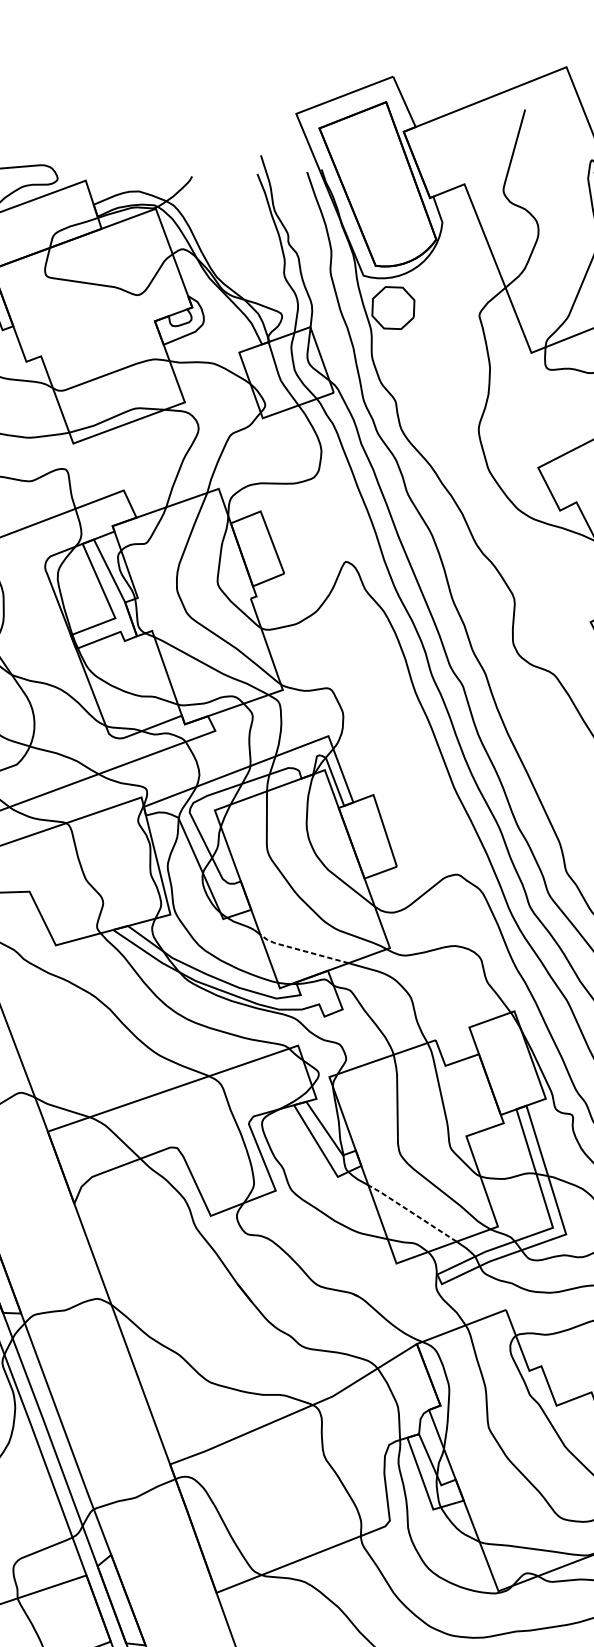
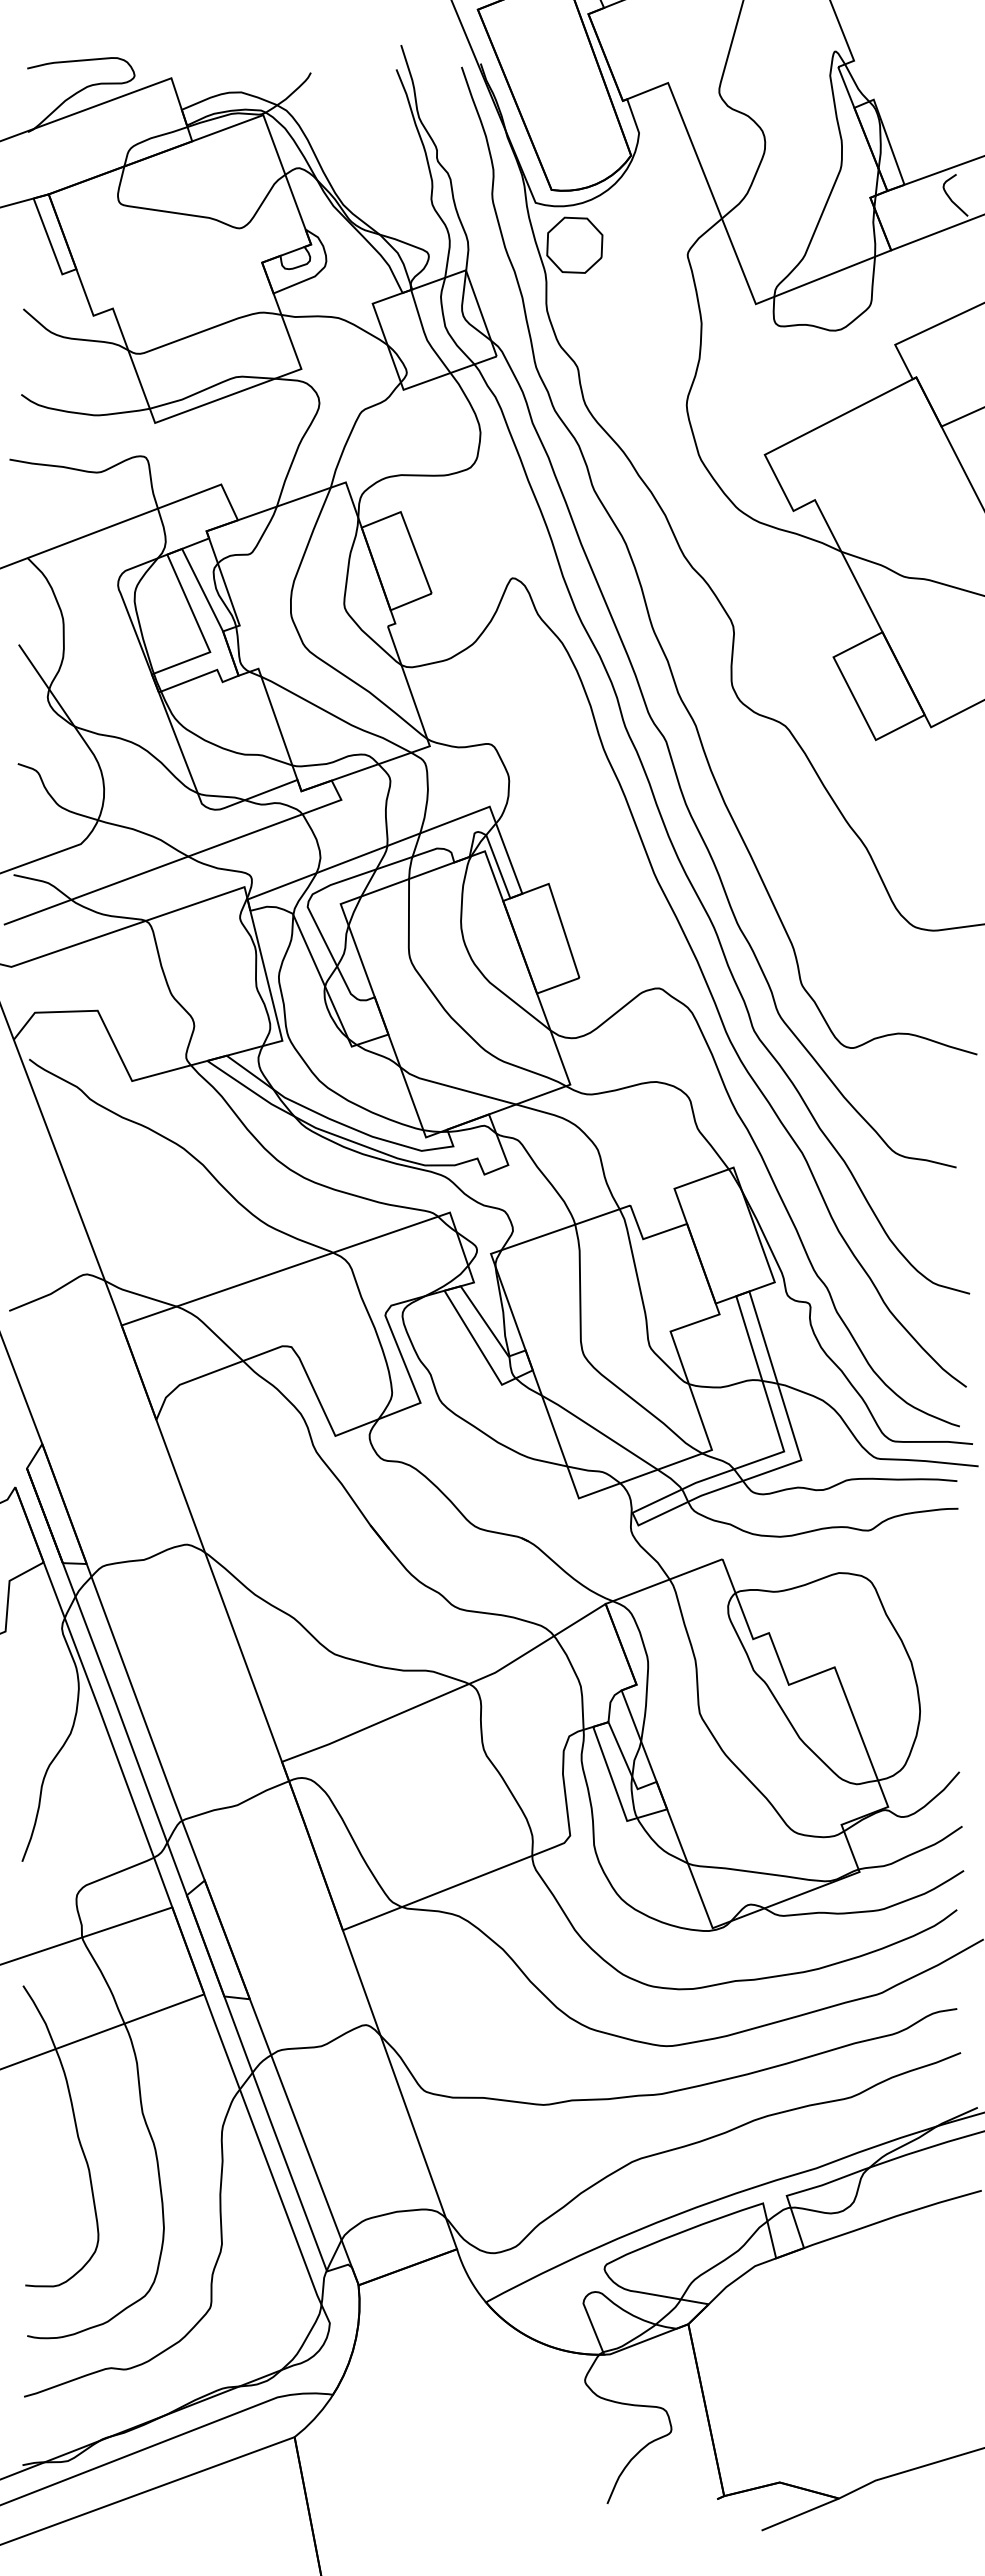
line: (302, 950) -> (455, 1088), dashed -> solid
line: (412, 1212) -> (599, 1431), dashed -> solid

